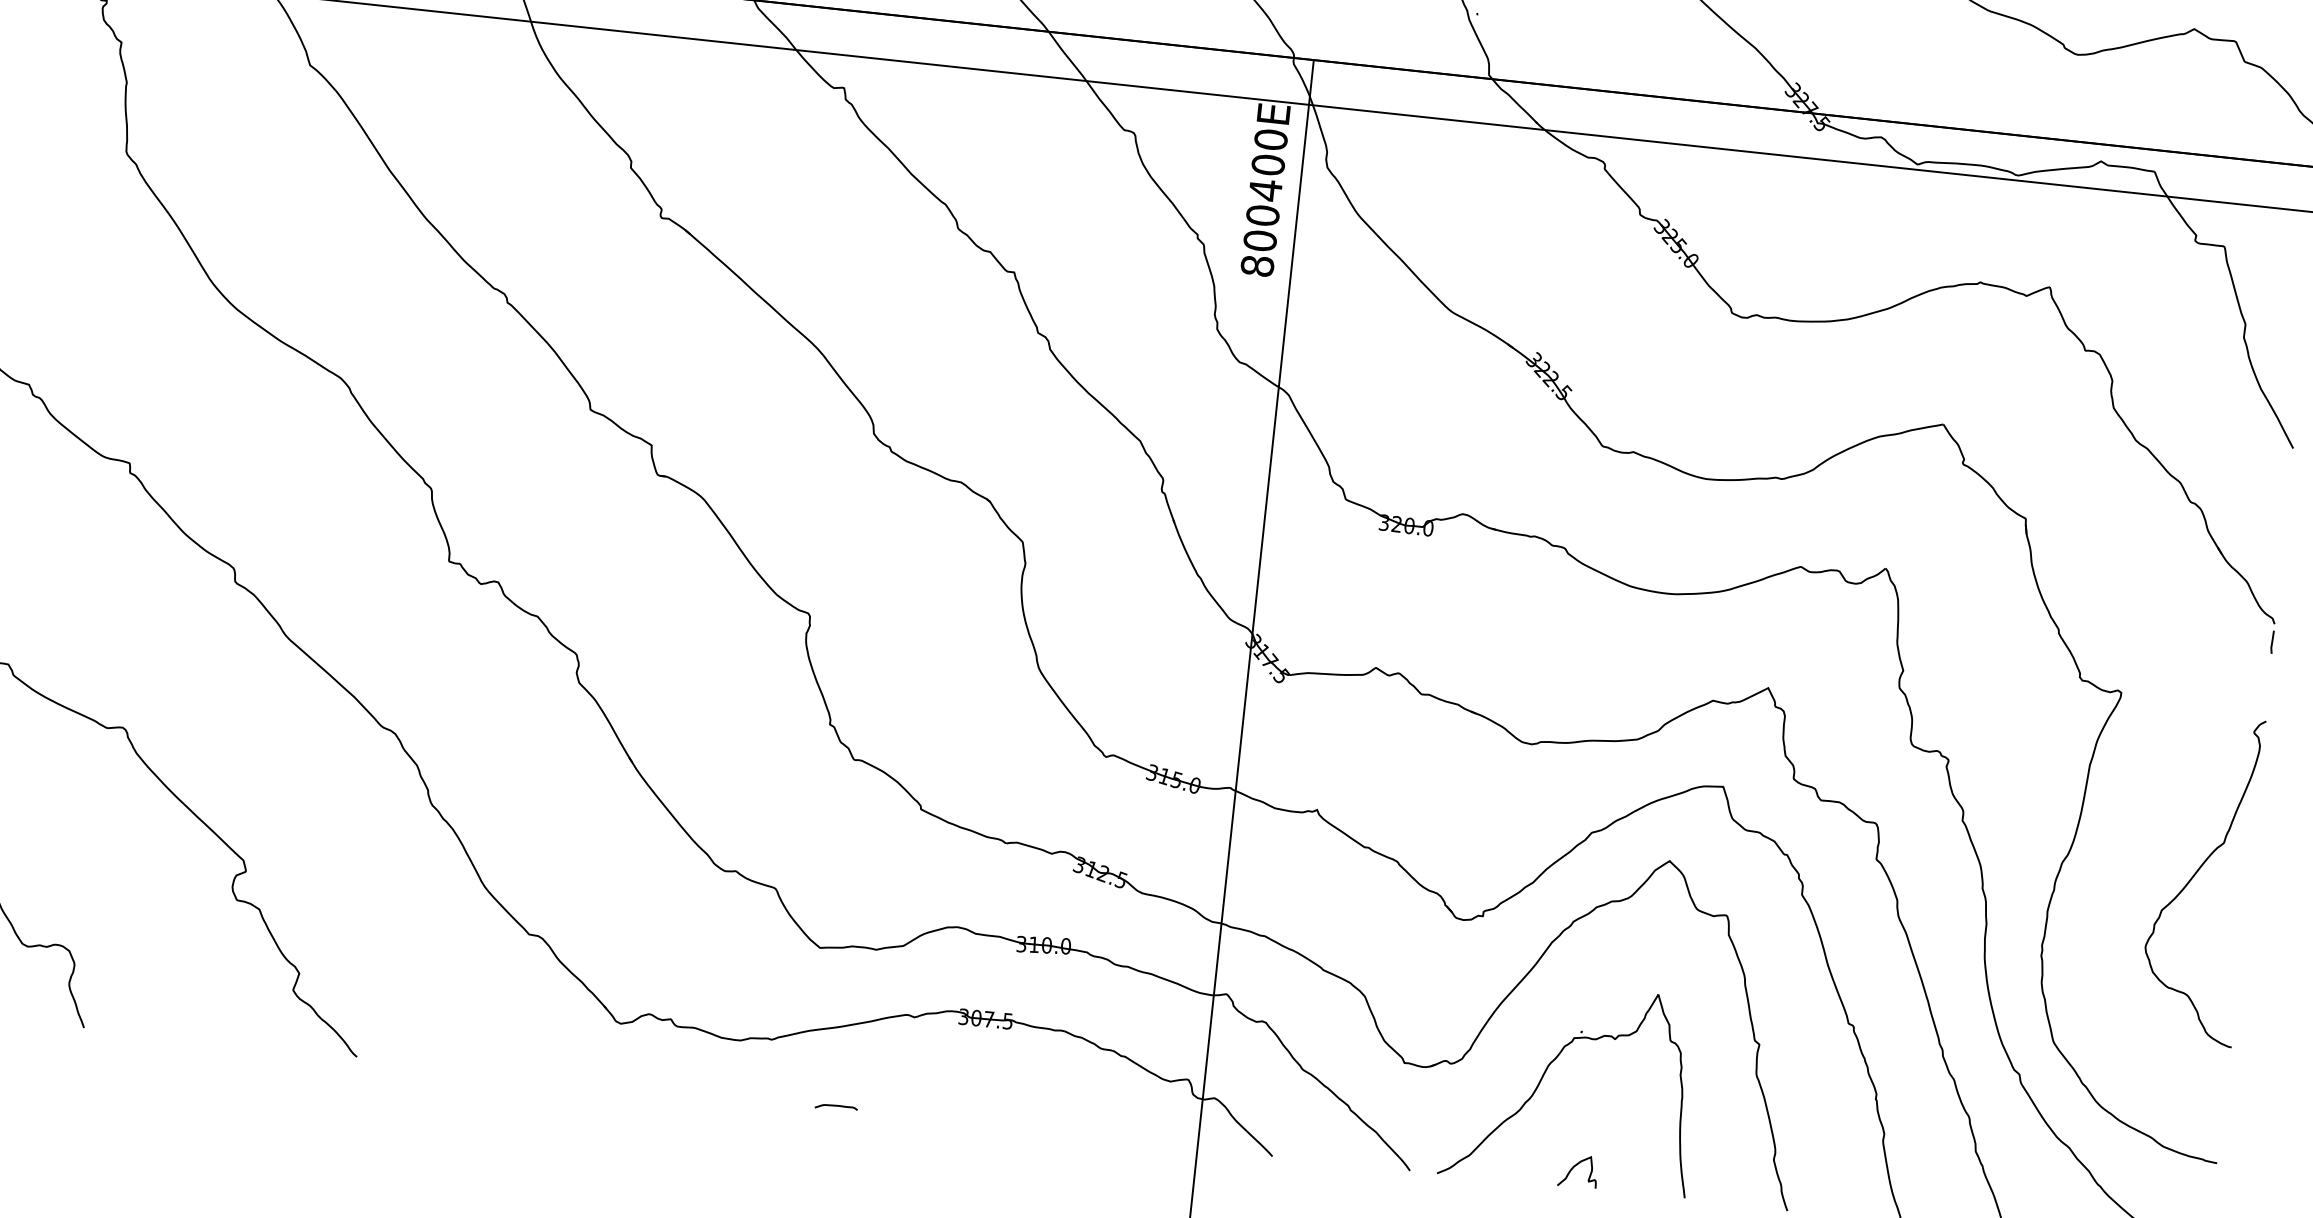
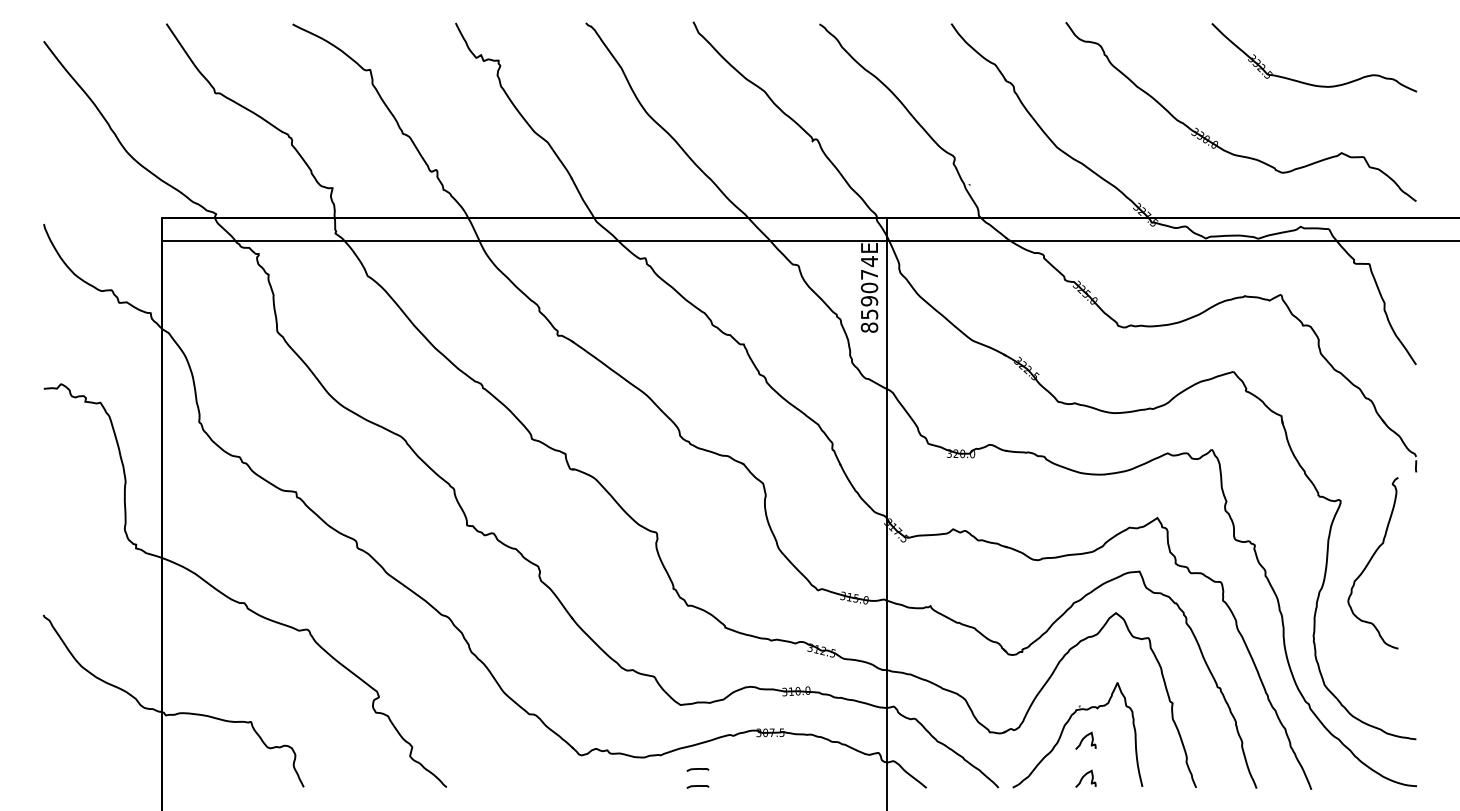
text: (1265, 189) -> (869, 287), 800400E -> 859074E
curve: (2196, 875) -> (1370, 561), moved
curve: (839, 1074) -> (697, 769), added
curve: (1585, 1094) -> (1085, 738), added

